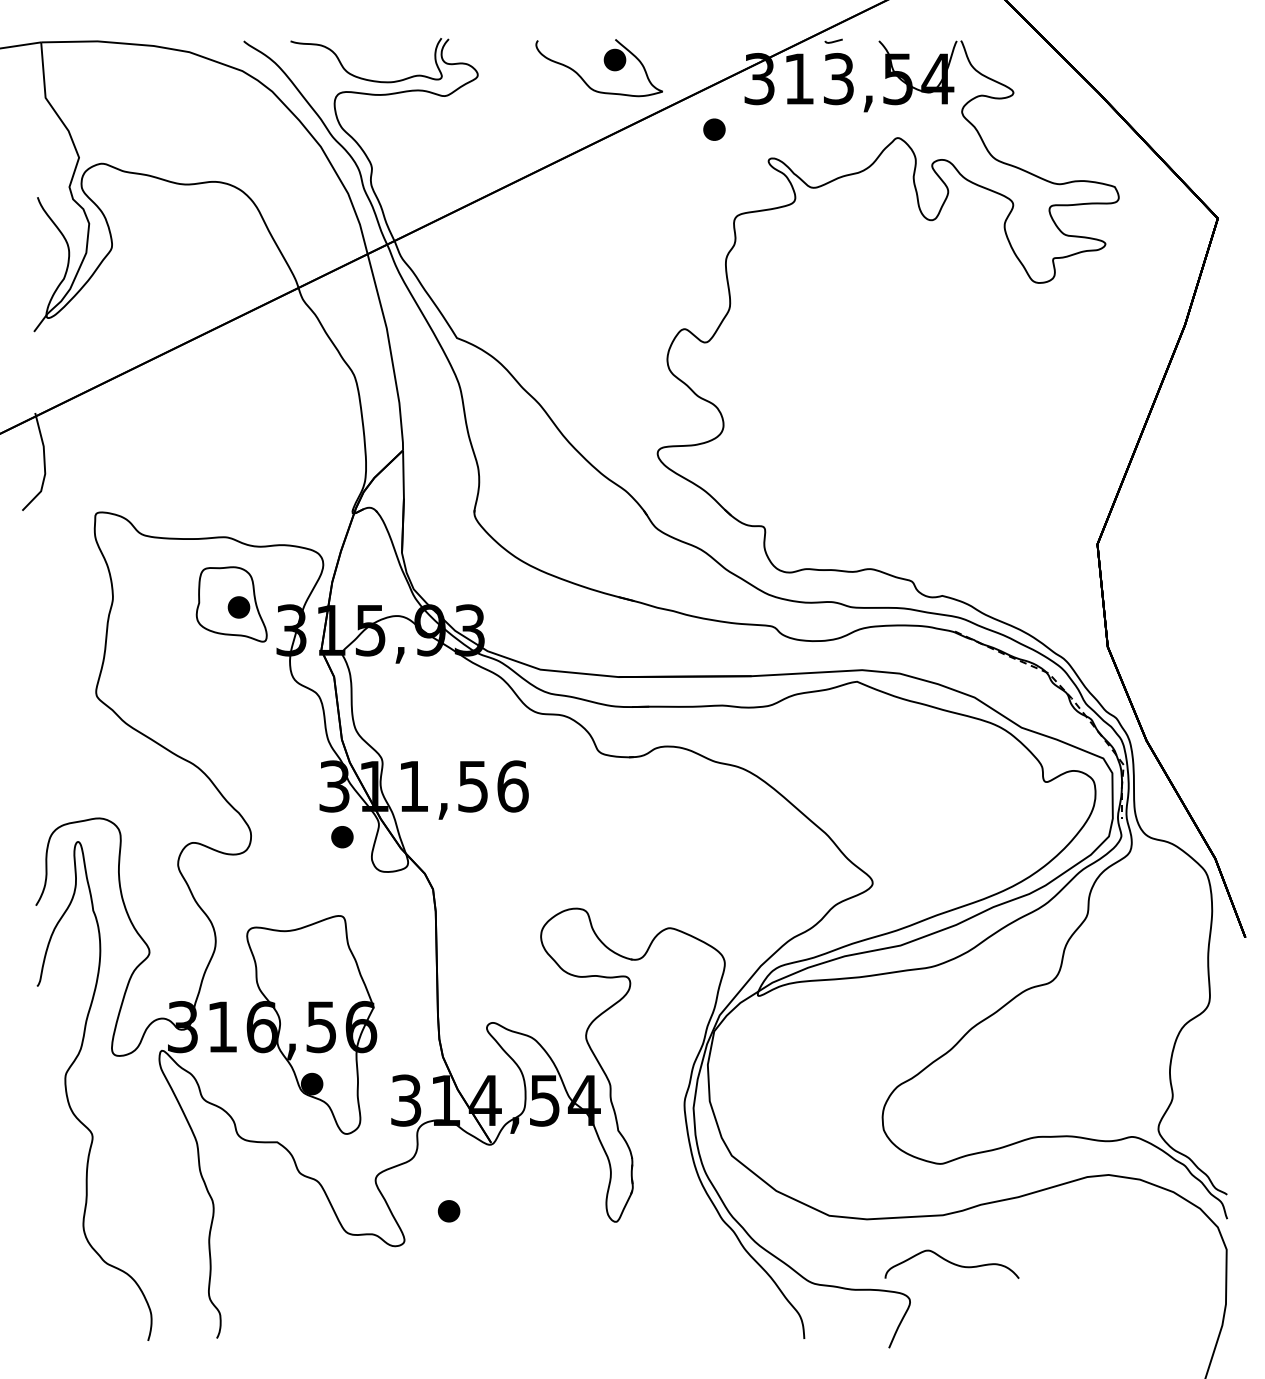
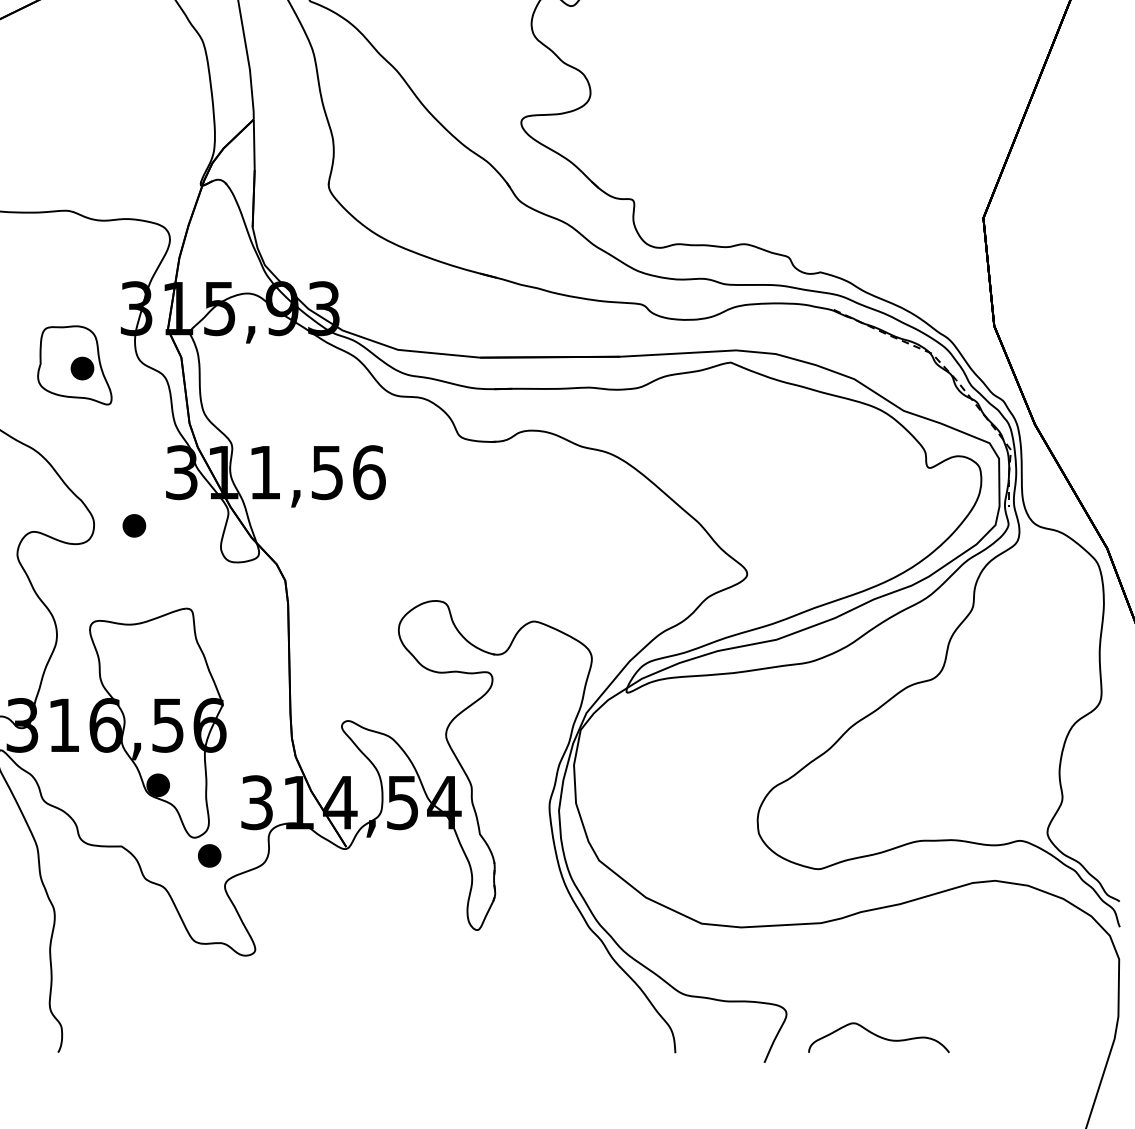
part: (231, 604) -> (74, 365), moved
part: (342, 837) -> (134, 526), moved
part: (449, 1211) -> (210, 856), moved
curve: (951, 1263) -> (878, 1036), moved

